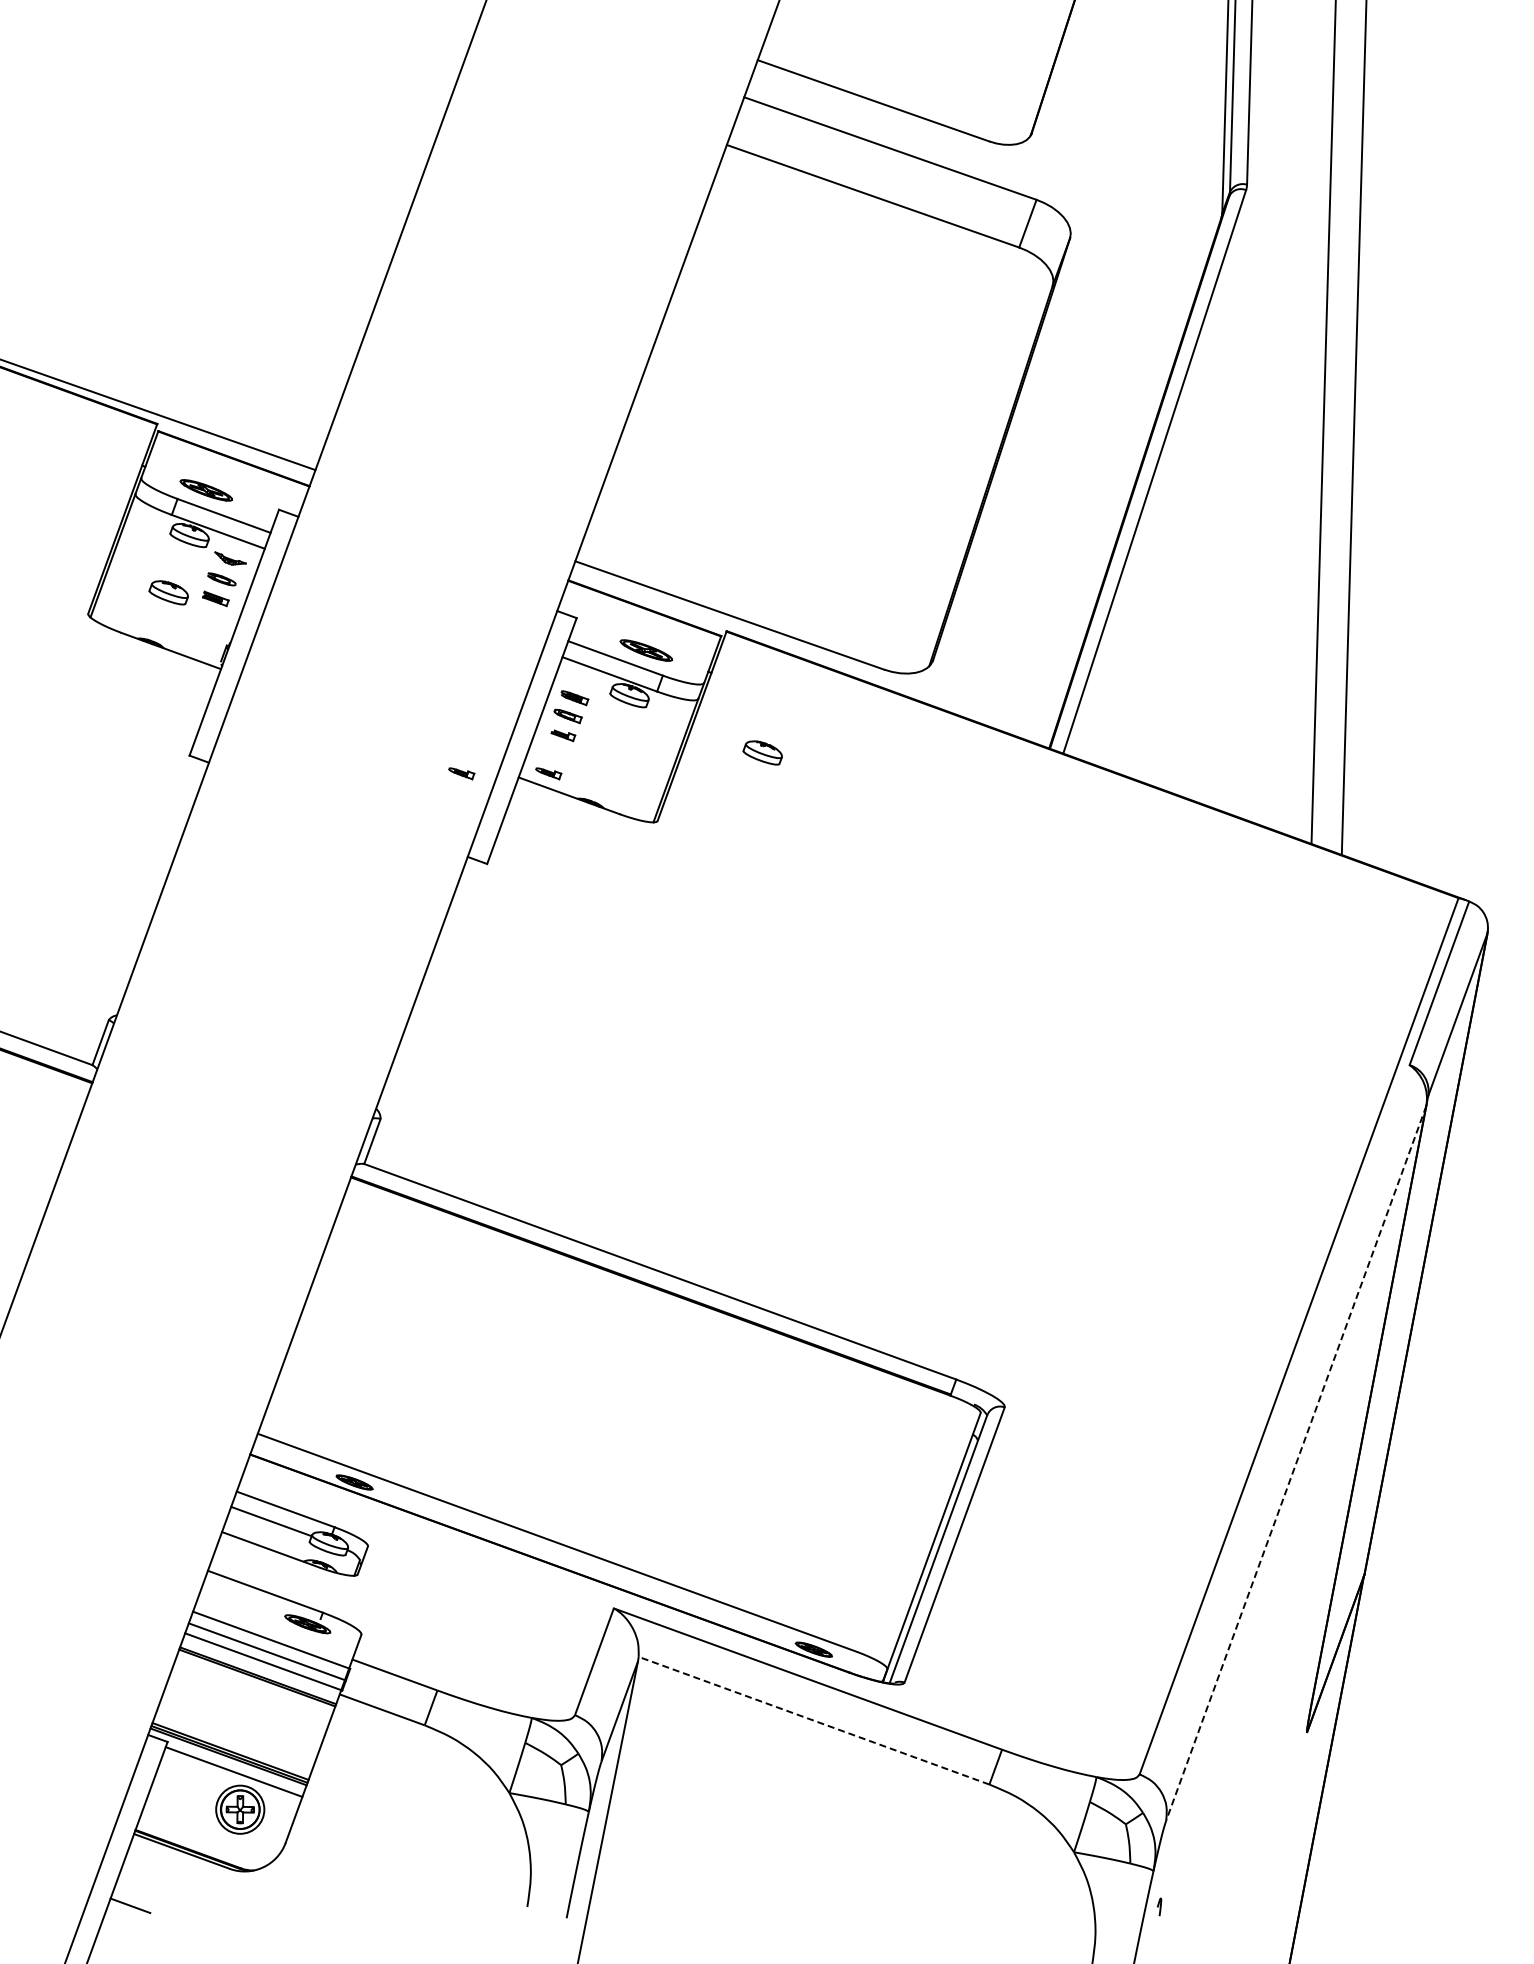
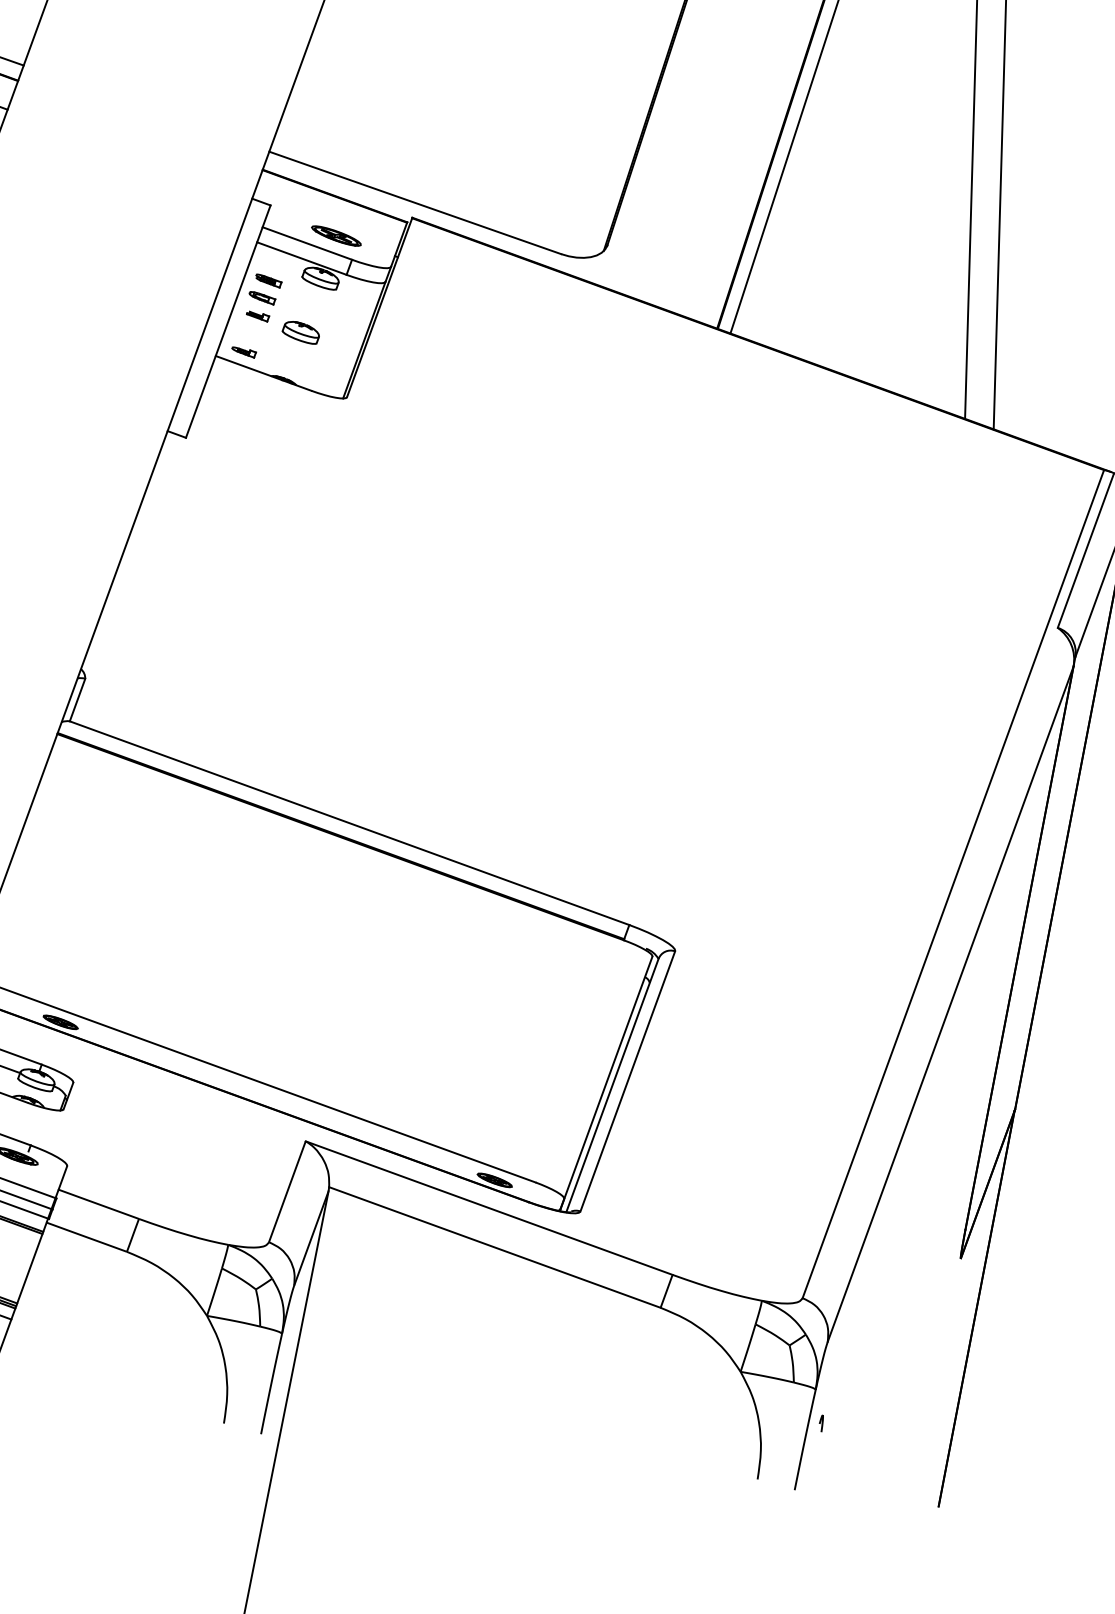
part: (762, 752) -> (300, 332), moved
part: (461, 773) -> (161, 352), removed
line: (1296, 1463) -> (950, 1004), dashed -> solid
line: (814, 1720) -> (495, 1247), dashed -> solid

